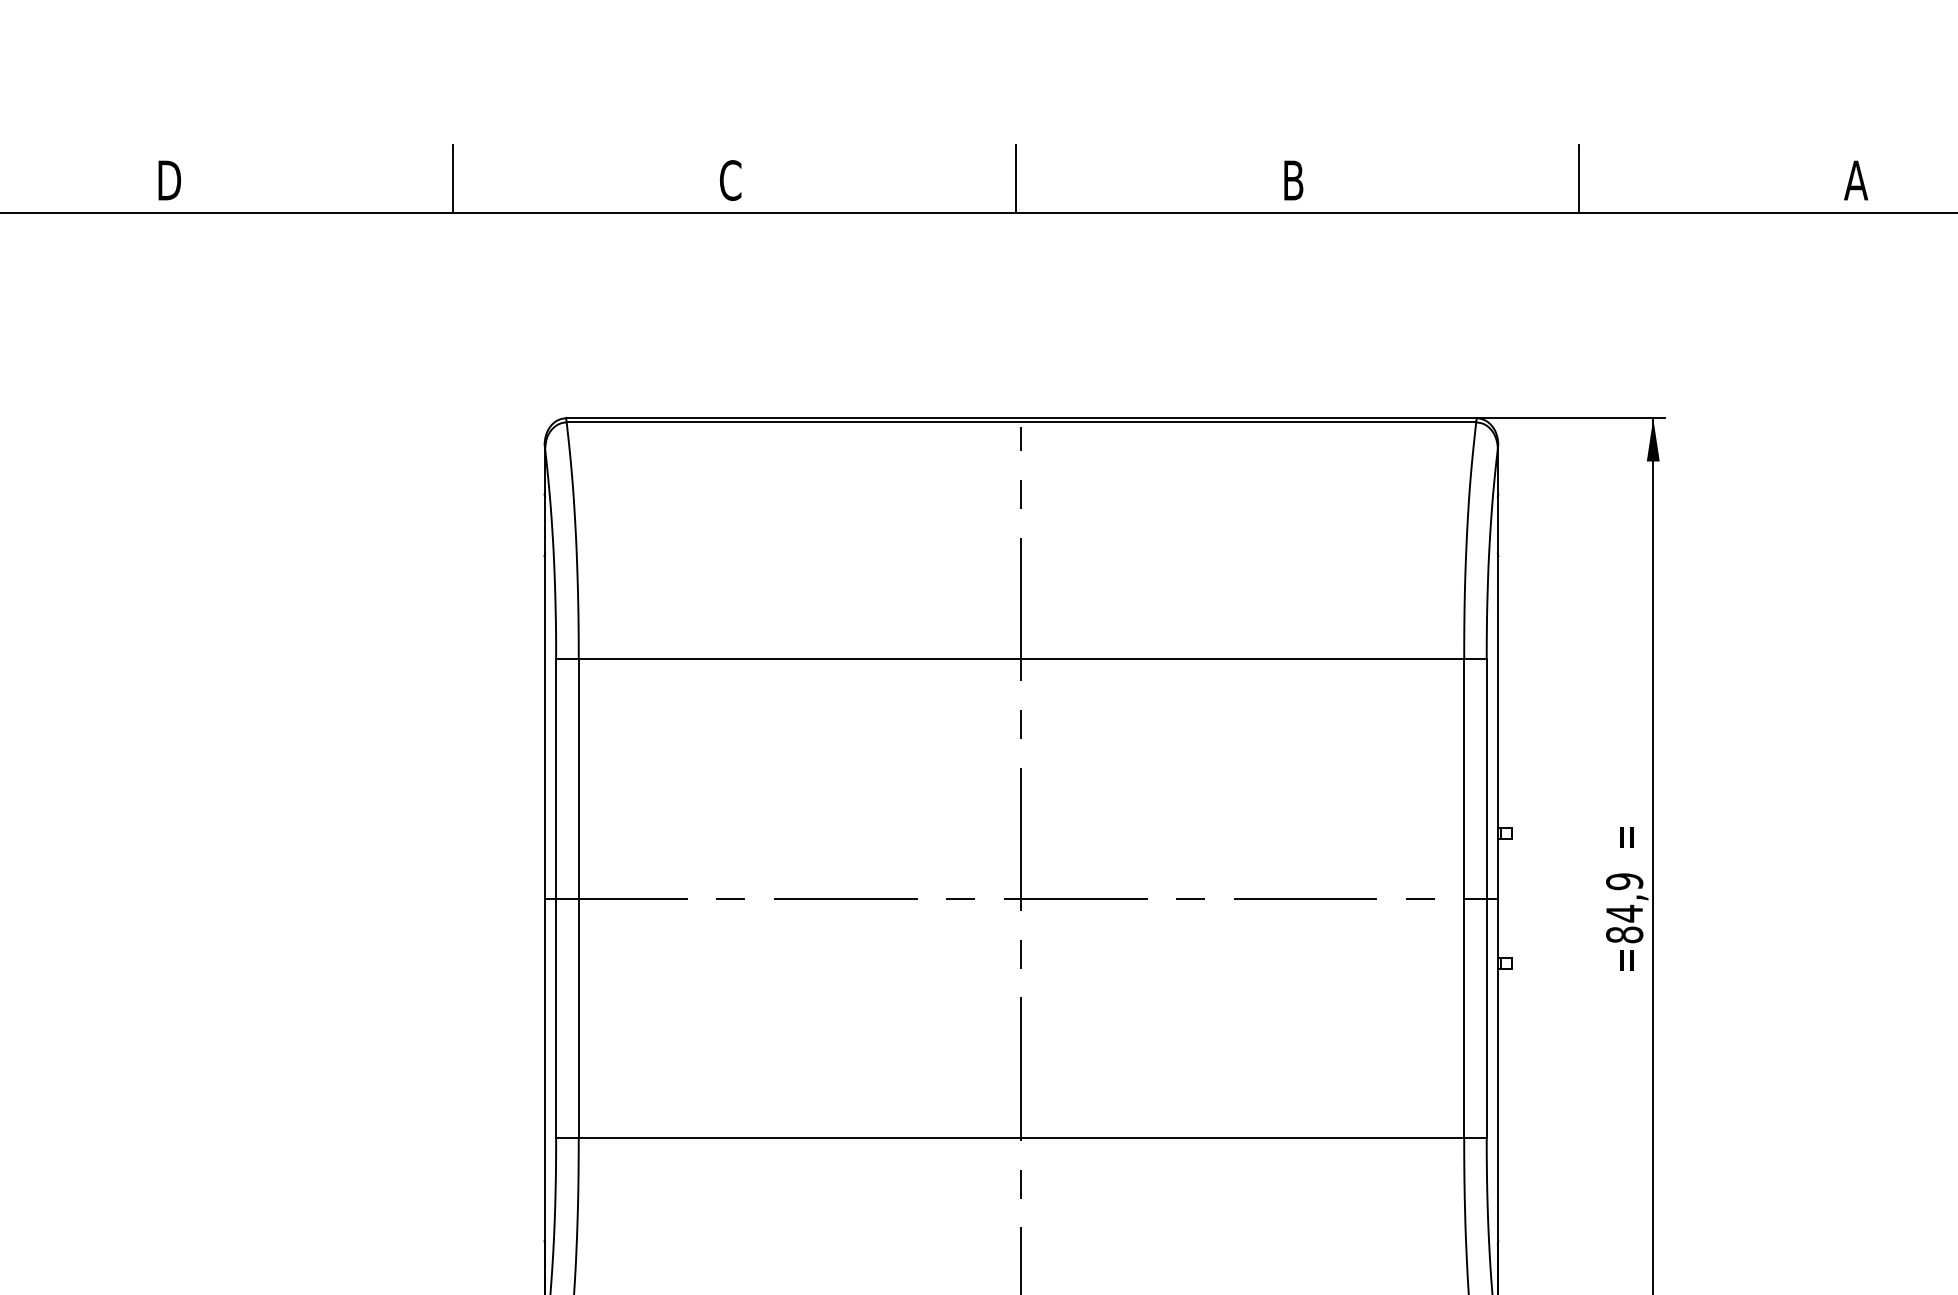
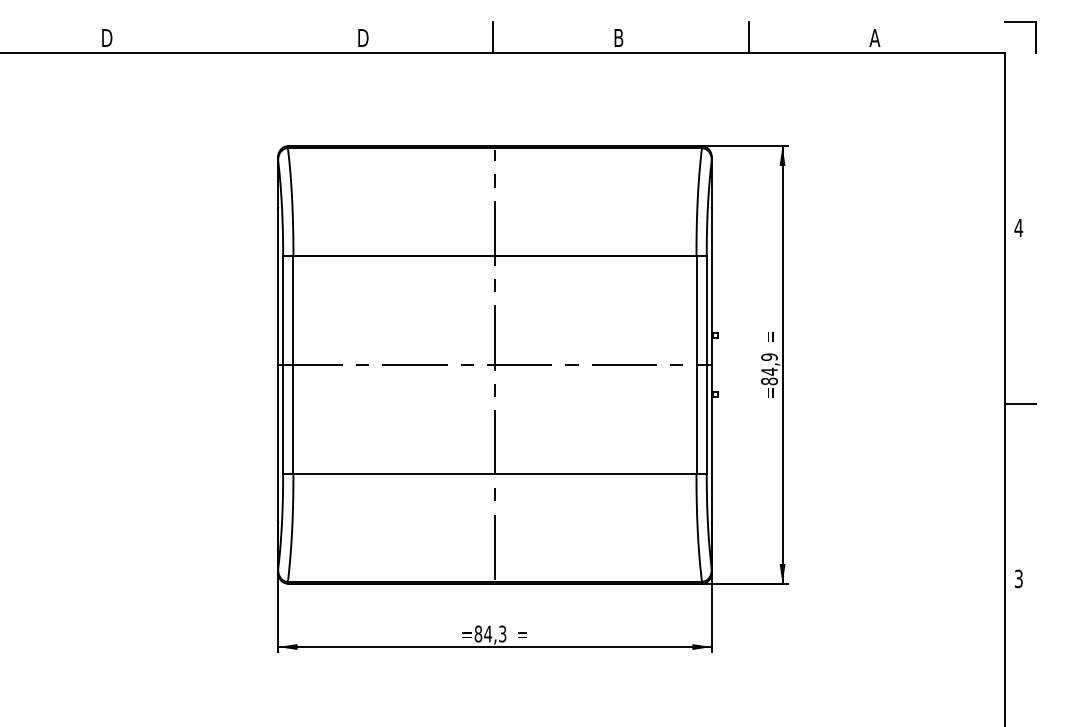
line: (453, 177) -> (236, 36), removed
text: (730, 179) -> (362, 37), C -> D

